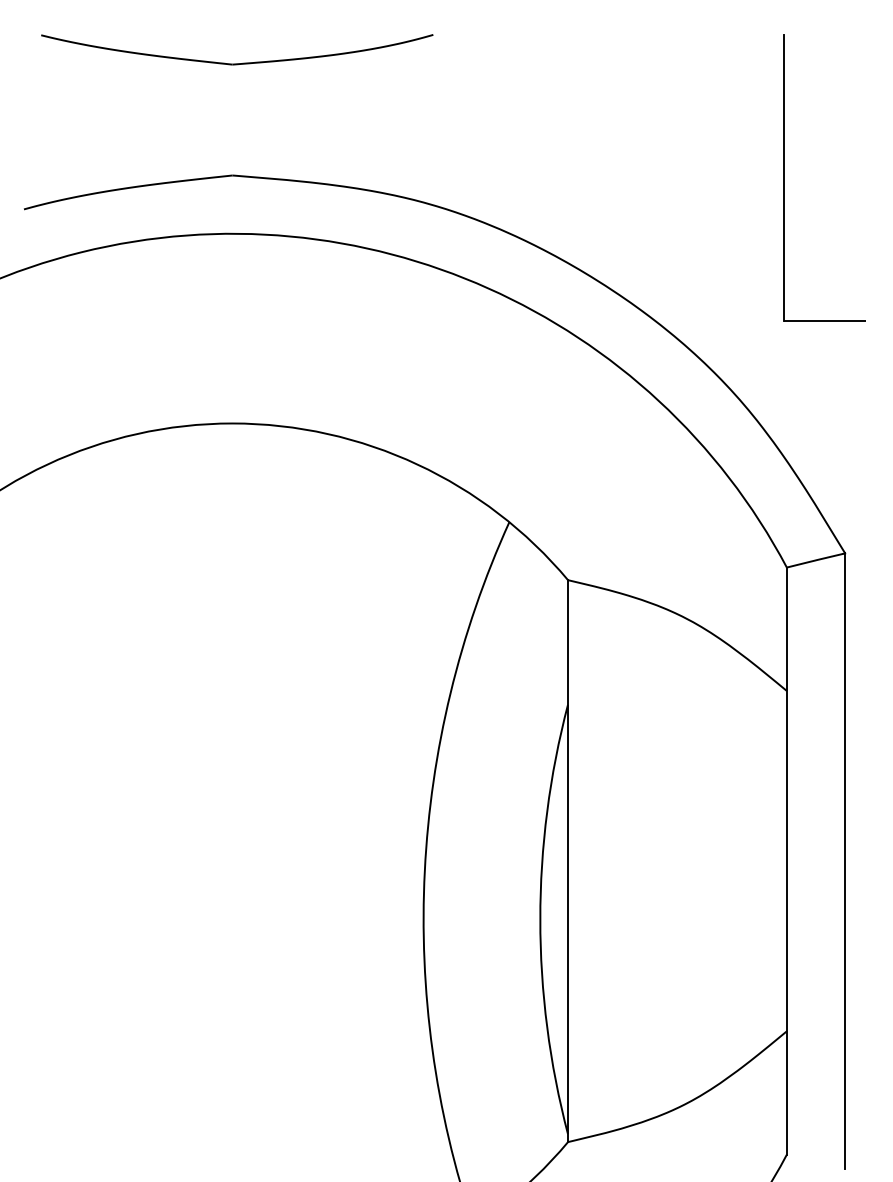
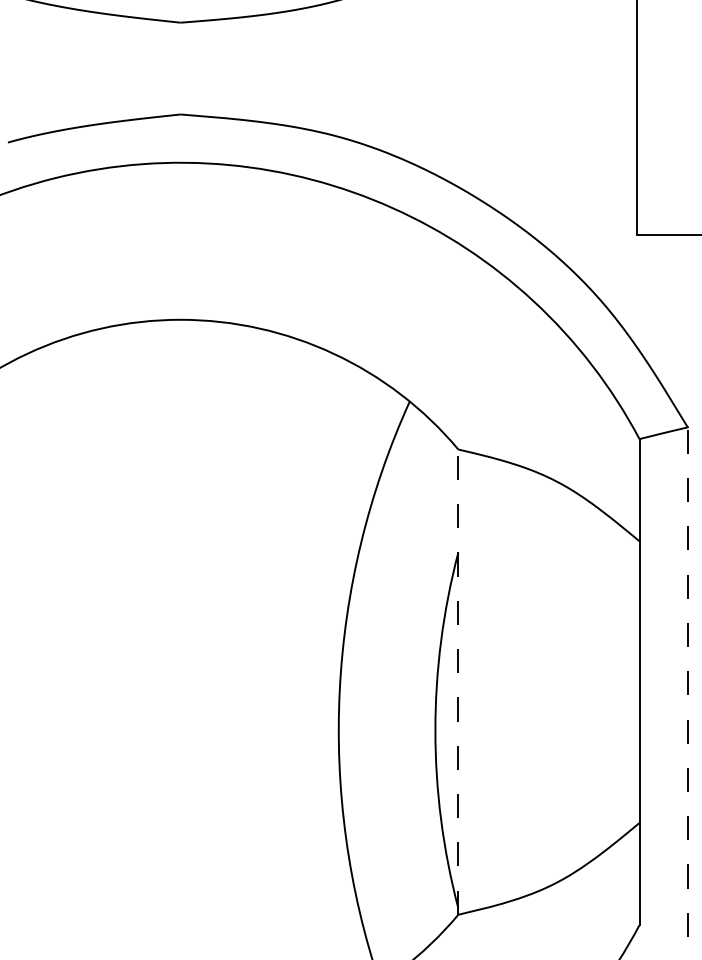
line: (568, 861) -> (458, 682), solid -> dashed
line: (845, 861) -> (688, 682), solid -> dashed

